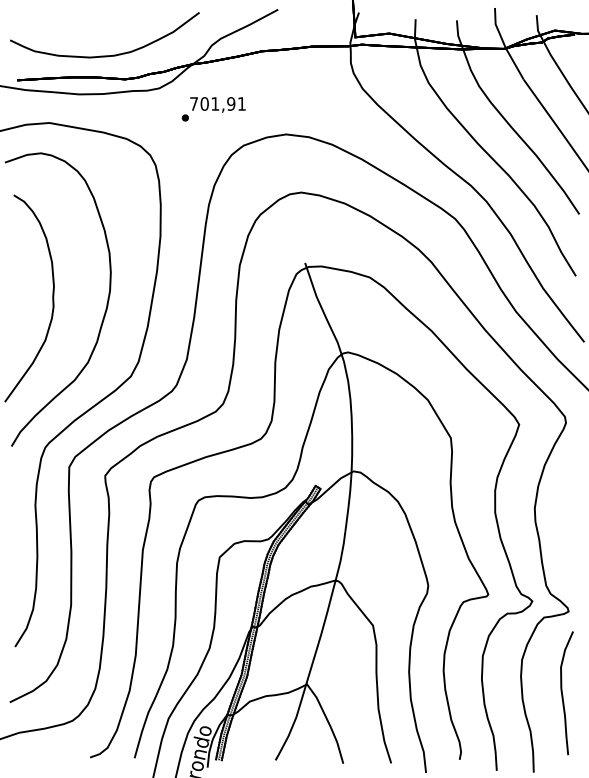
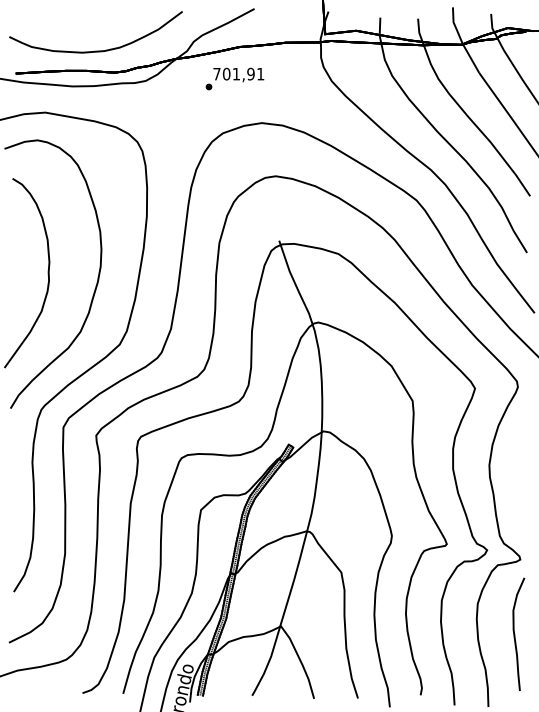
text: (213, 109) -> (234, 79), moved

